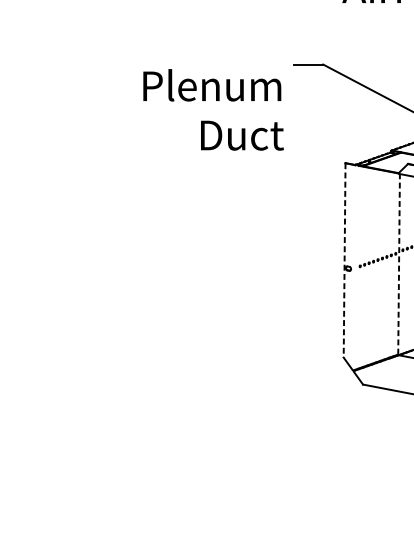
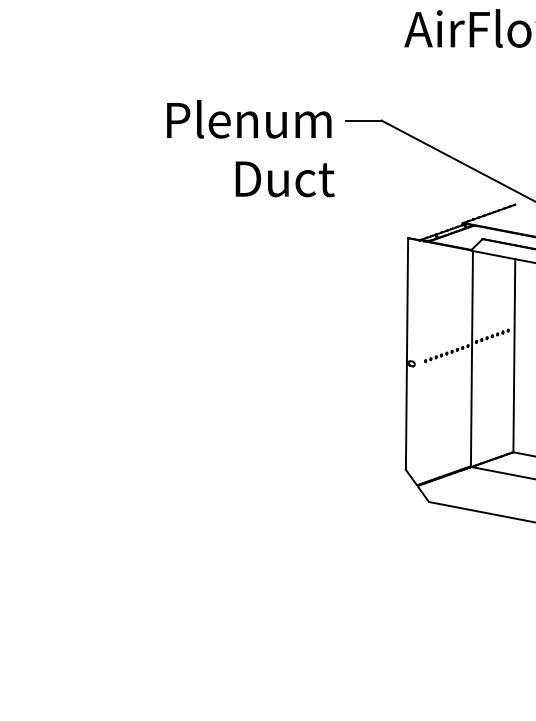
text: (213, 109) -> (250, 148), moved
line: (345, 260) -> (407, 354), dashed -> solid
line: (398, 264) -> (471, 358), dashed -> solid

